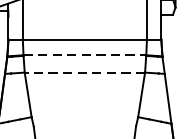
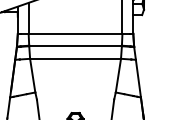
line: (86, 54) -> (76, 45), dashed -> solid
line: (84, 72) -> (75, 58), dashed -> solid

